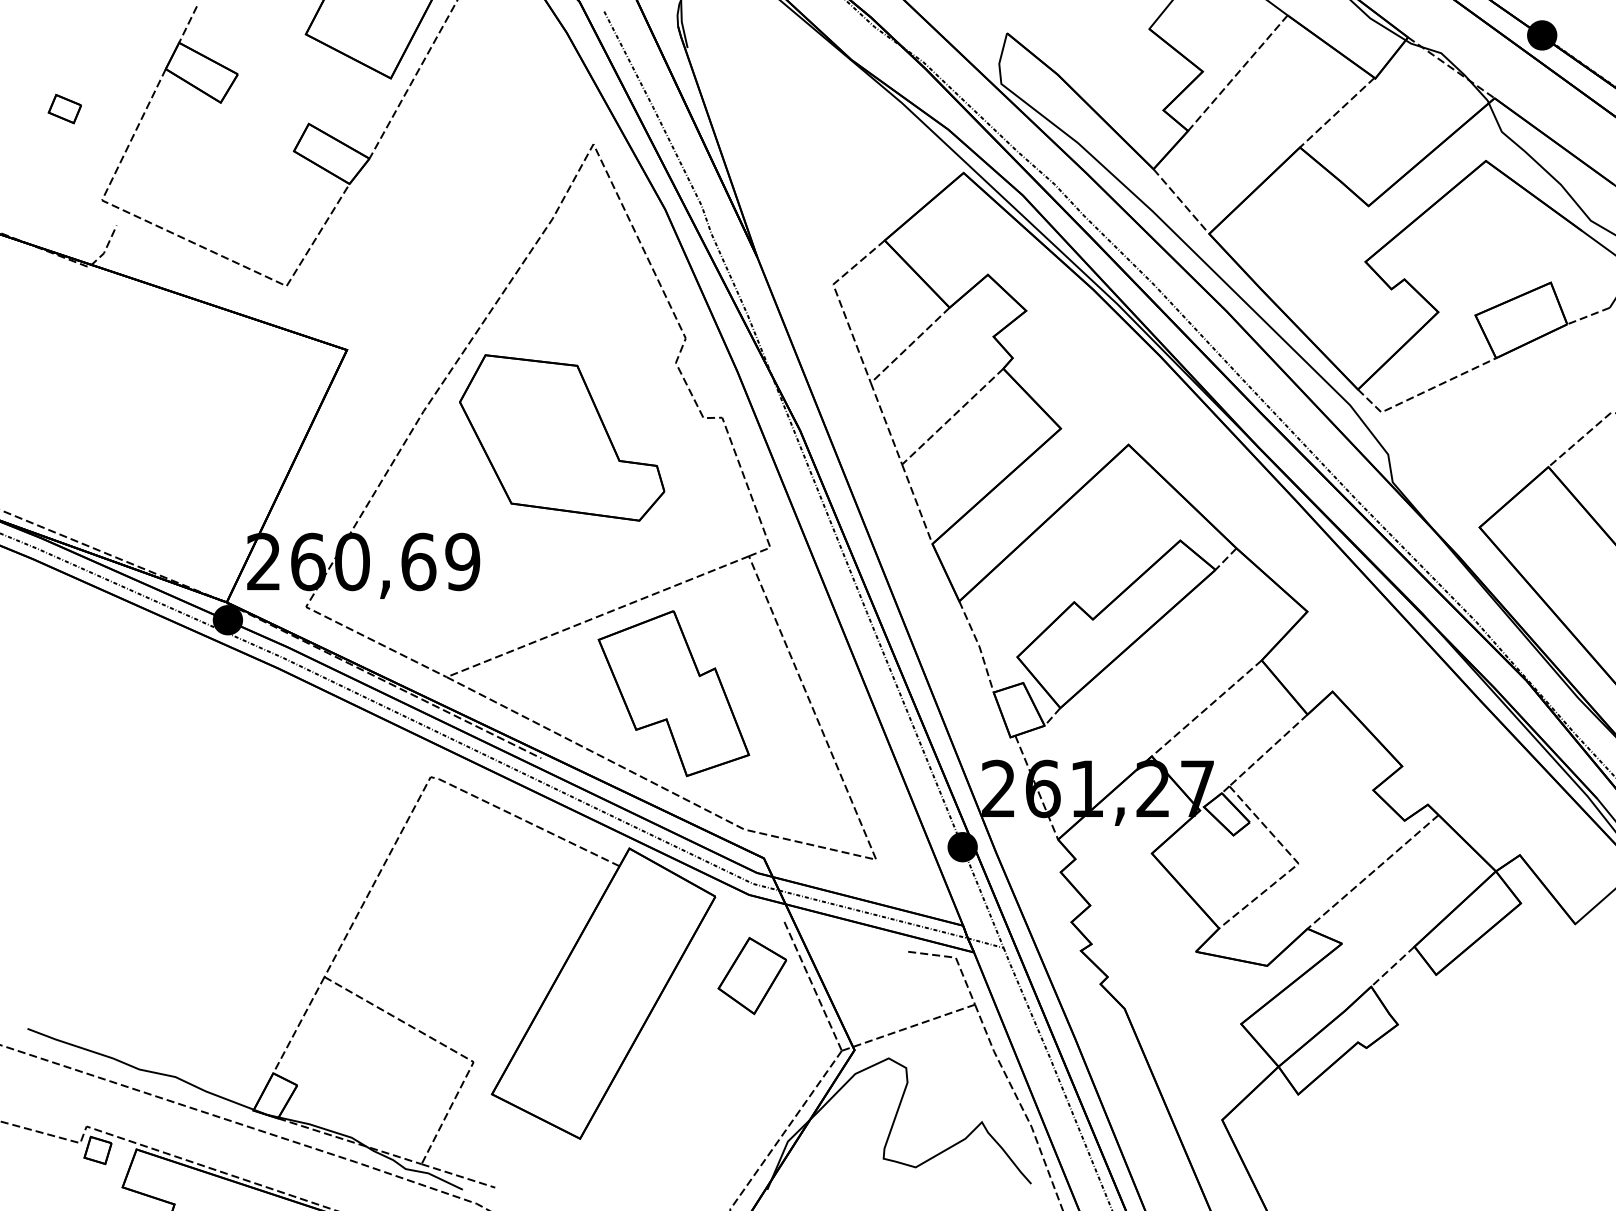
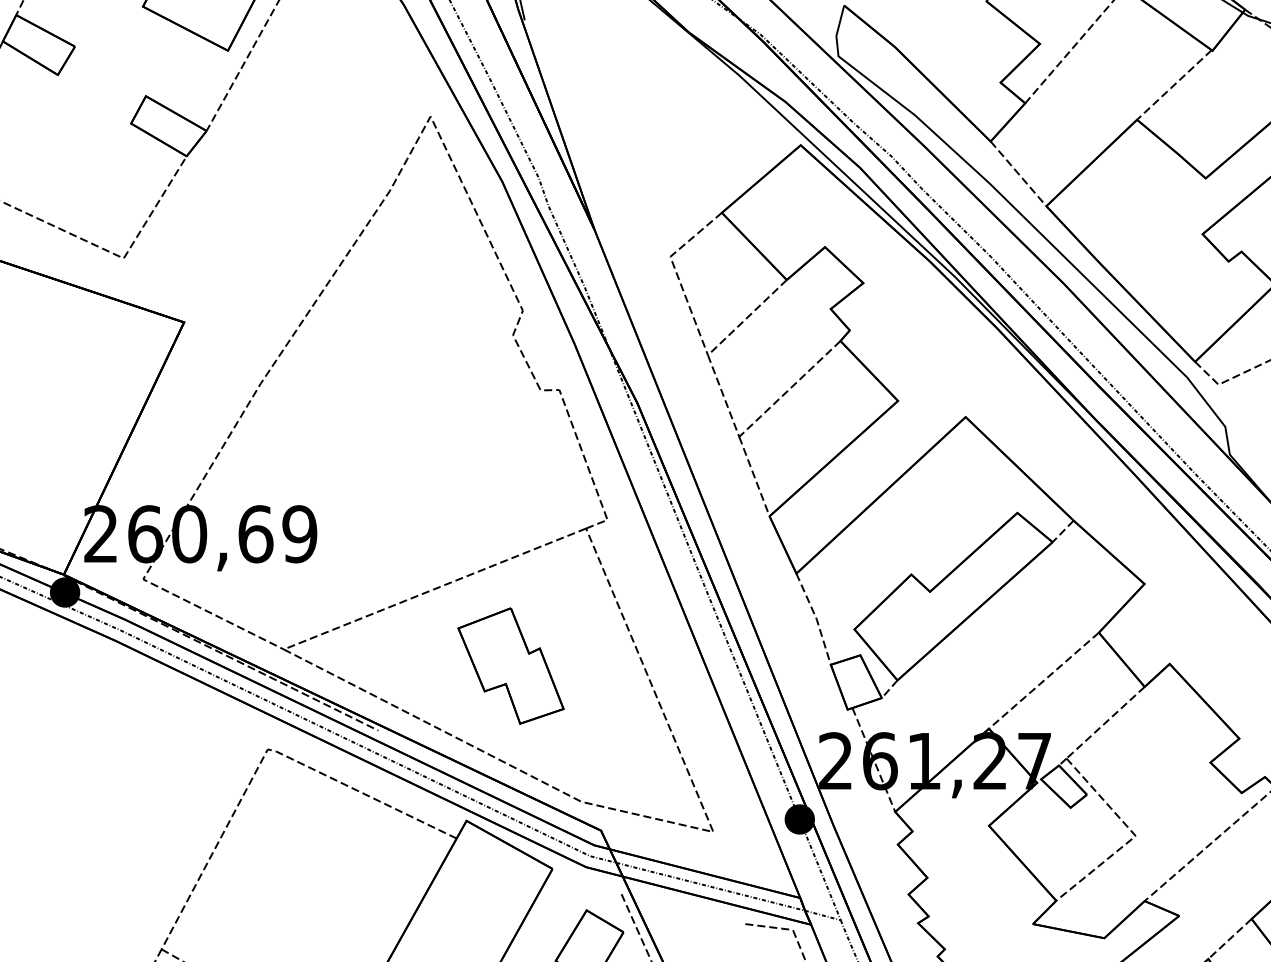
part: (562, 437) -> (399, 409), removed
part: (673, 693) -> (510, 665), size x0.7

